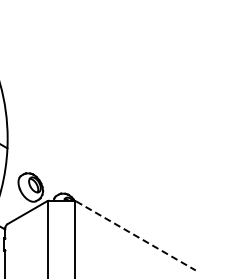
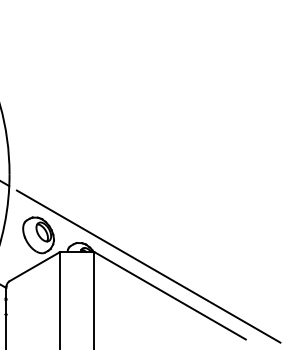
line: (118, 211) -> (148, 265), added
line: (136, 236) -> (171, 296), dashed -> solid

